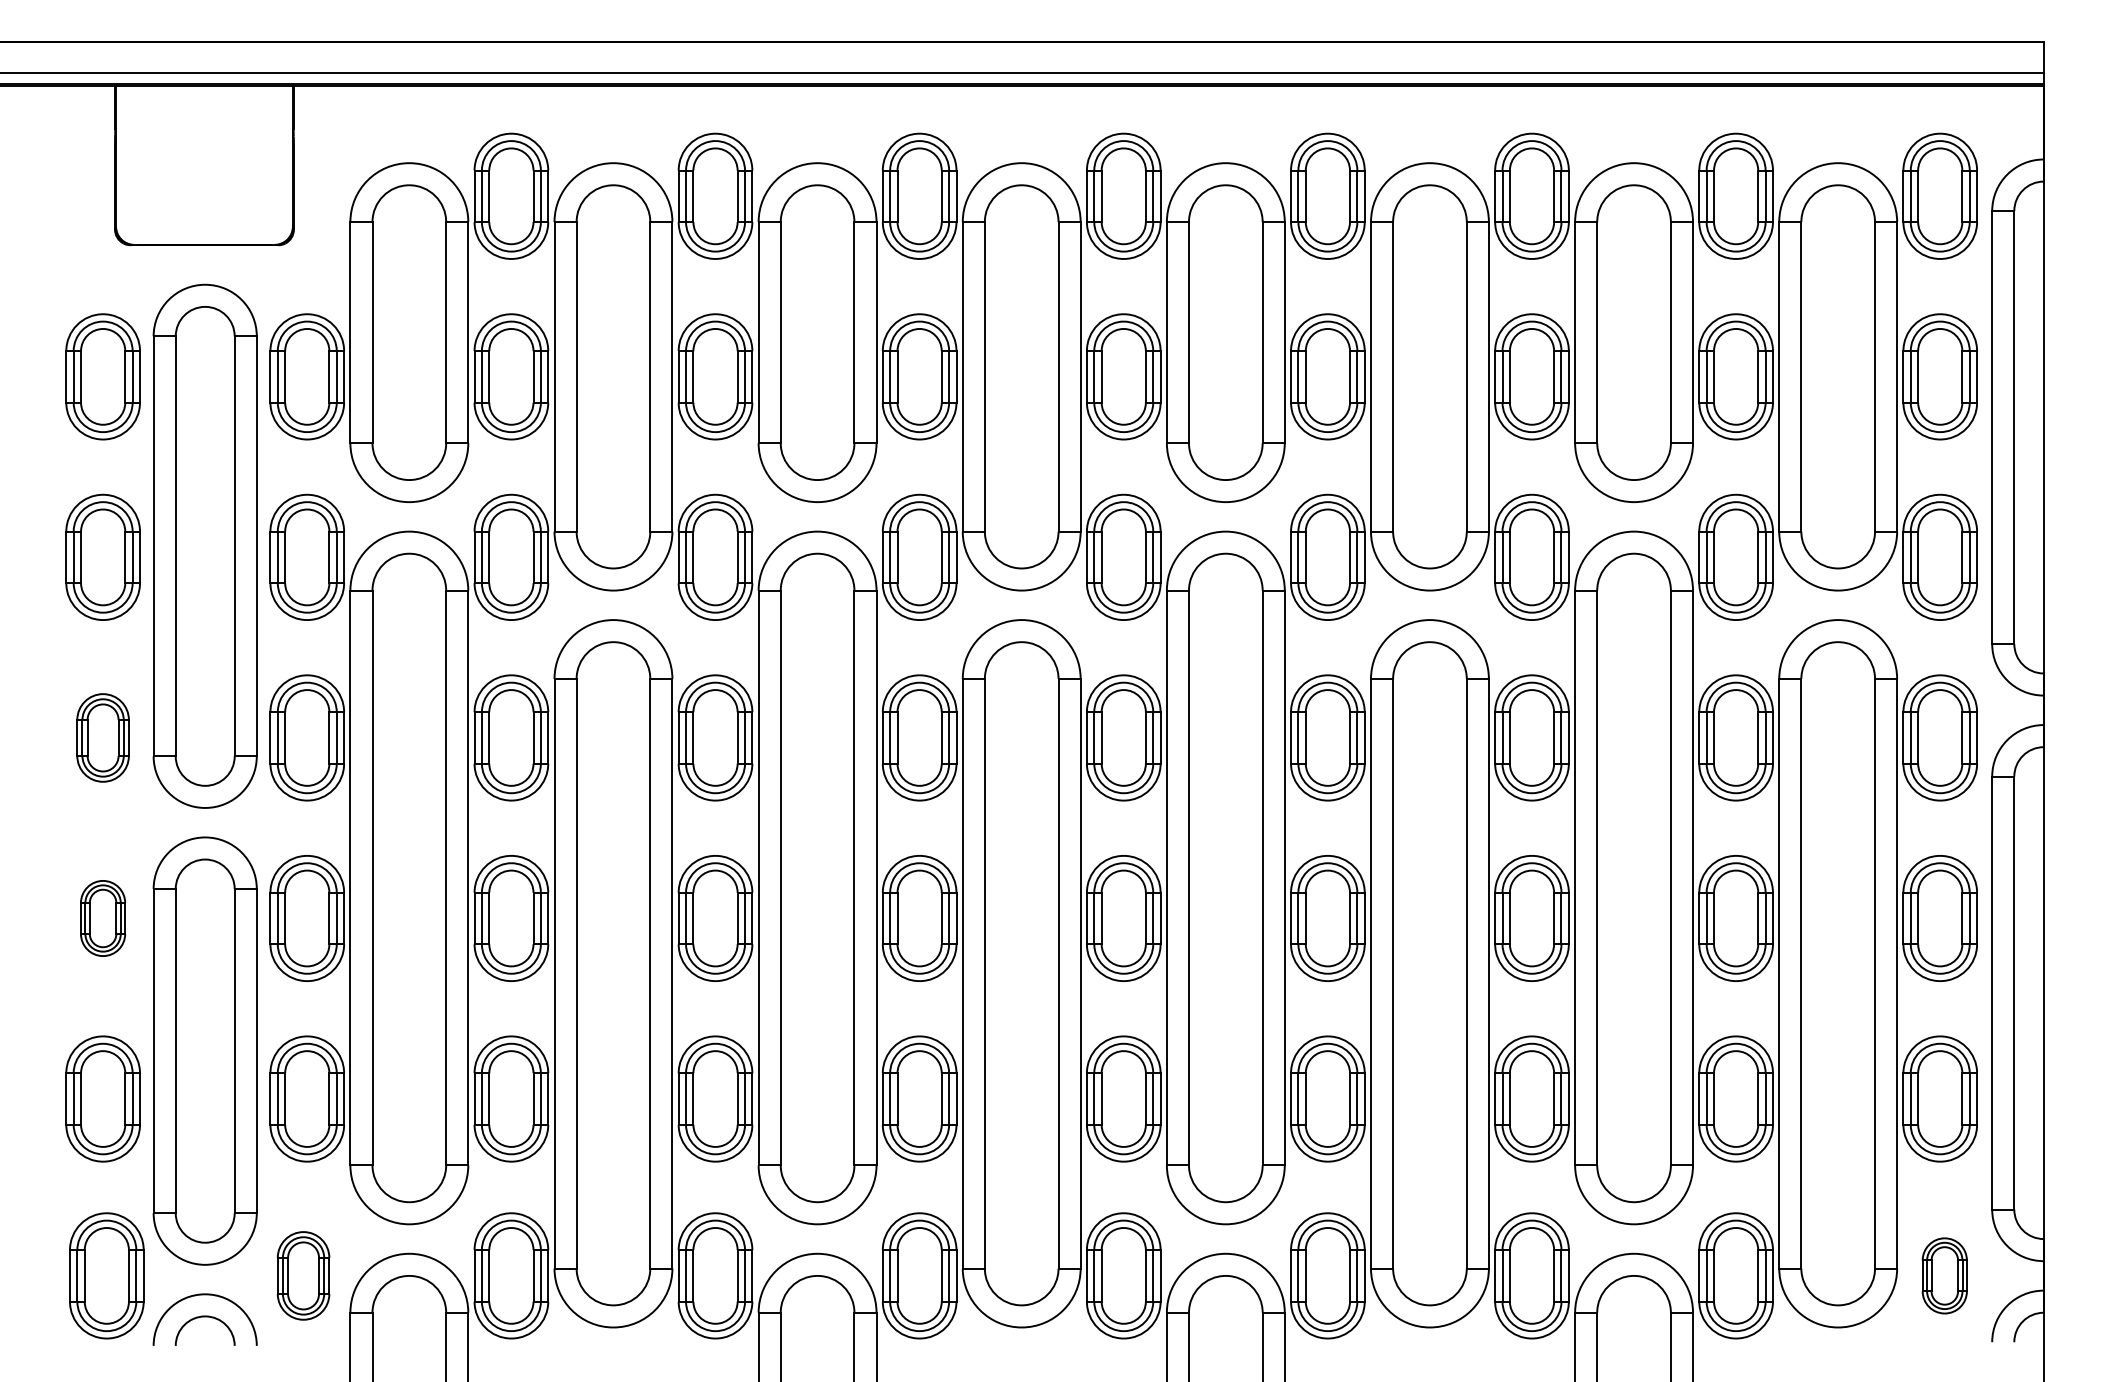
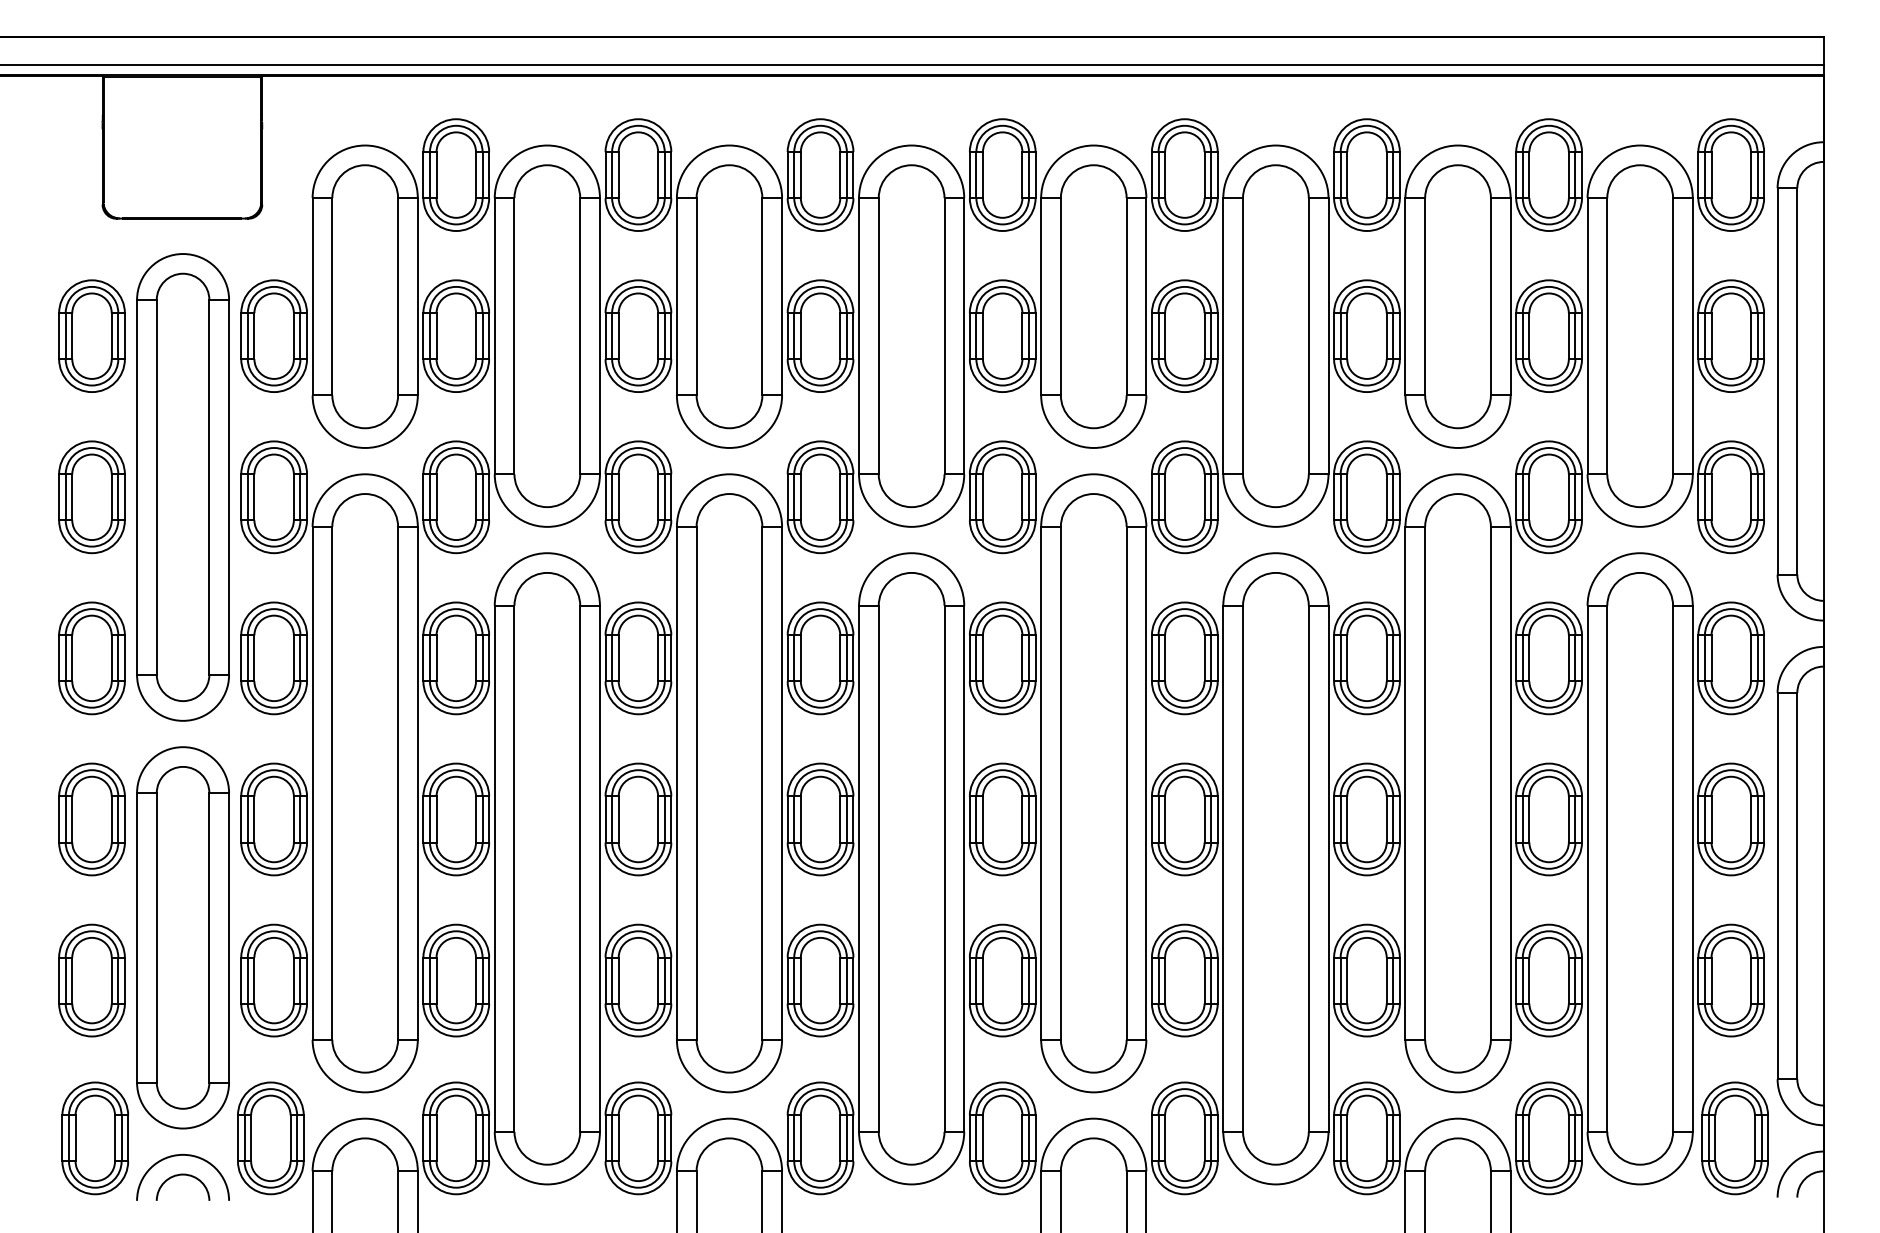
part: (102, 737) -> (91, 657), size x1.43
part: (102, 918) -> (91, 819), size x1.67
part: (303, 1275) -> (270, 1138), size x1.43
part: (1944, 1275) -> (1735, 1138), size x1.67

